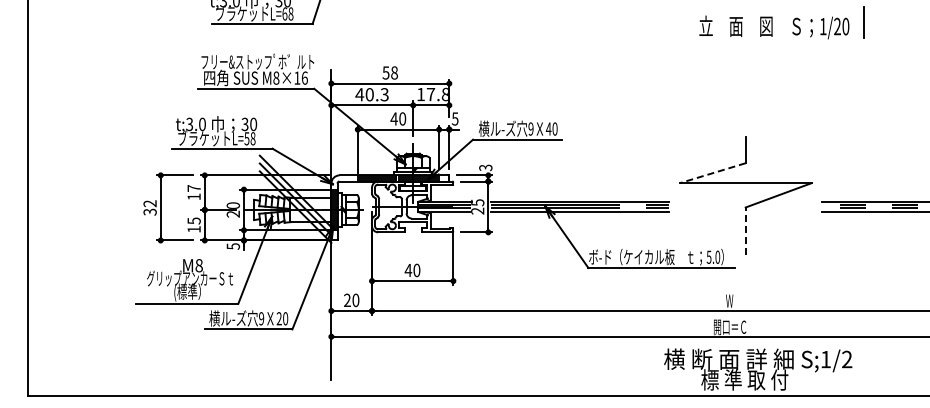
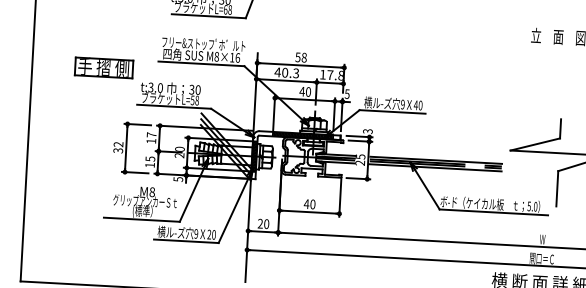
part: (124, 100) -> (103, 67), added
line: (712, 173) -> (535, 144), dashed -> solid
line: (745, 231) -> (557, 188), dashed -> solid

